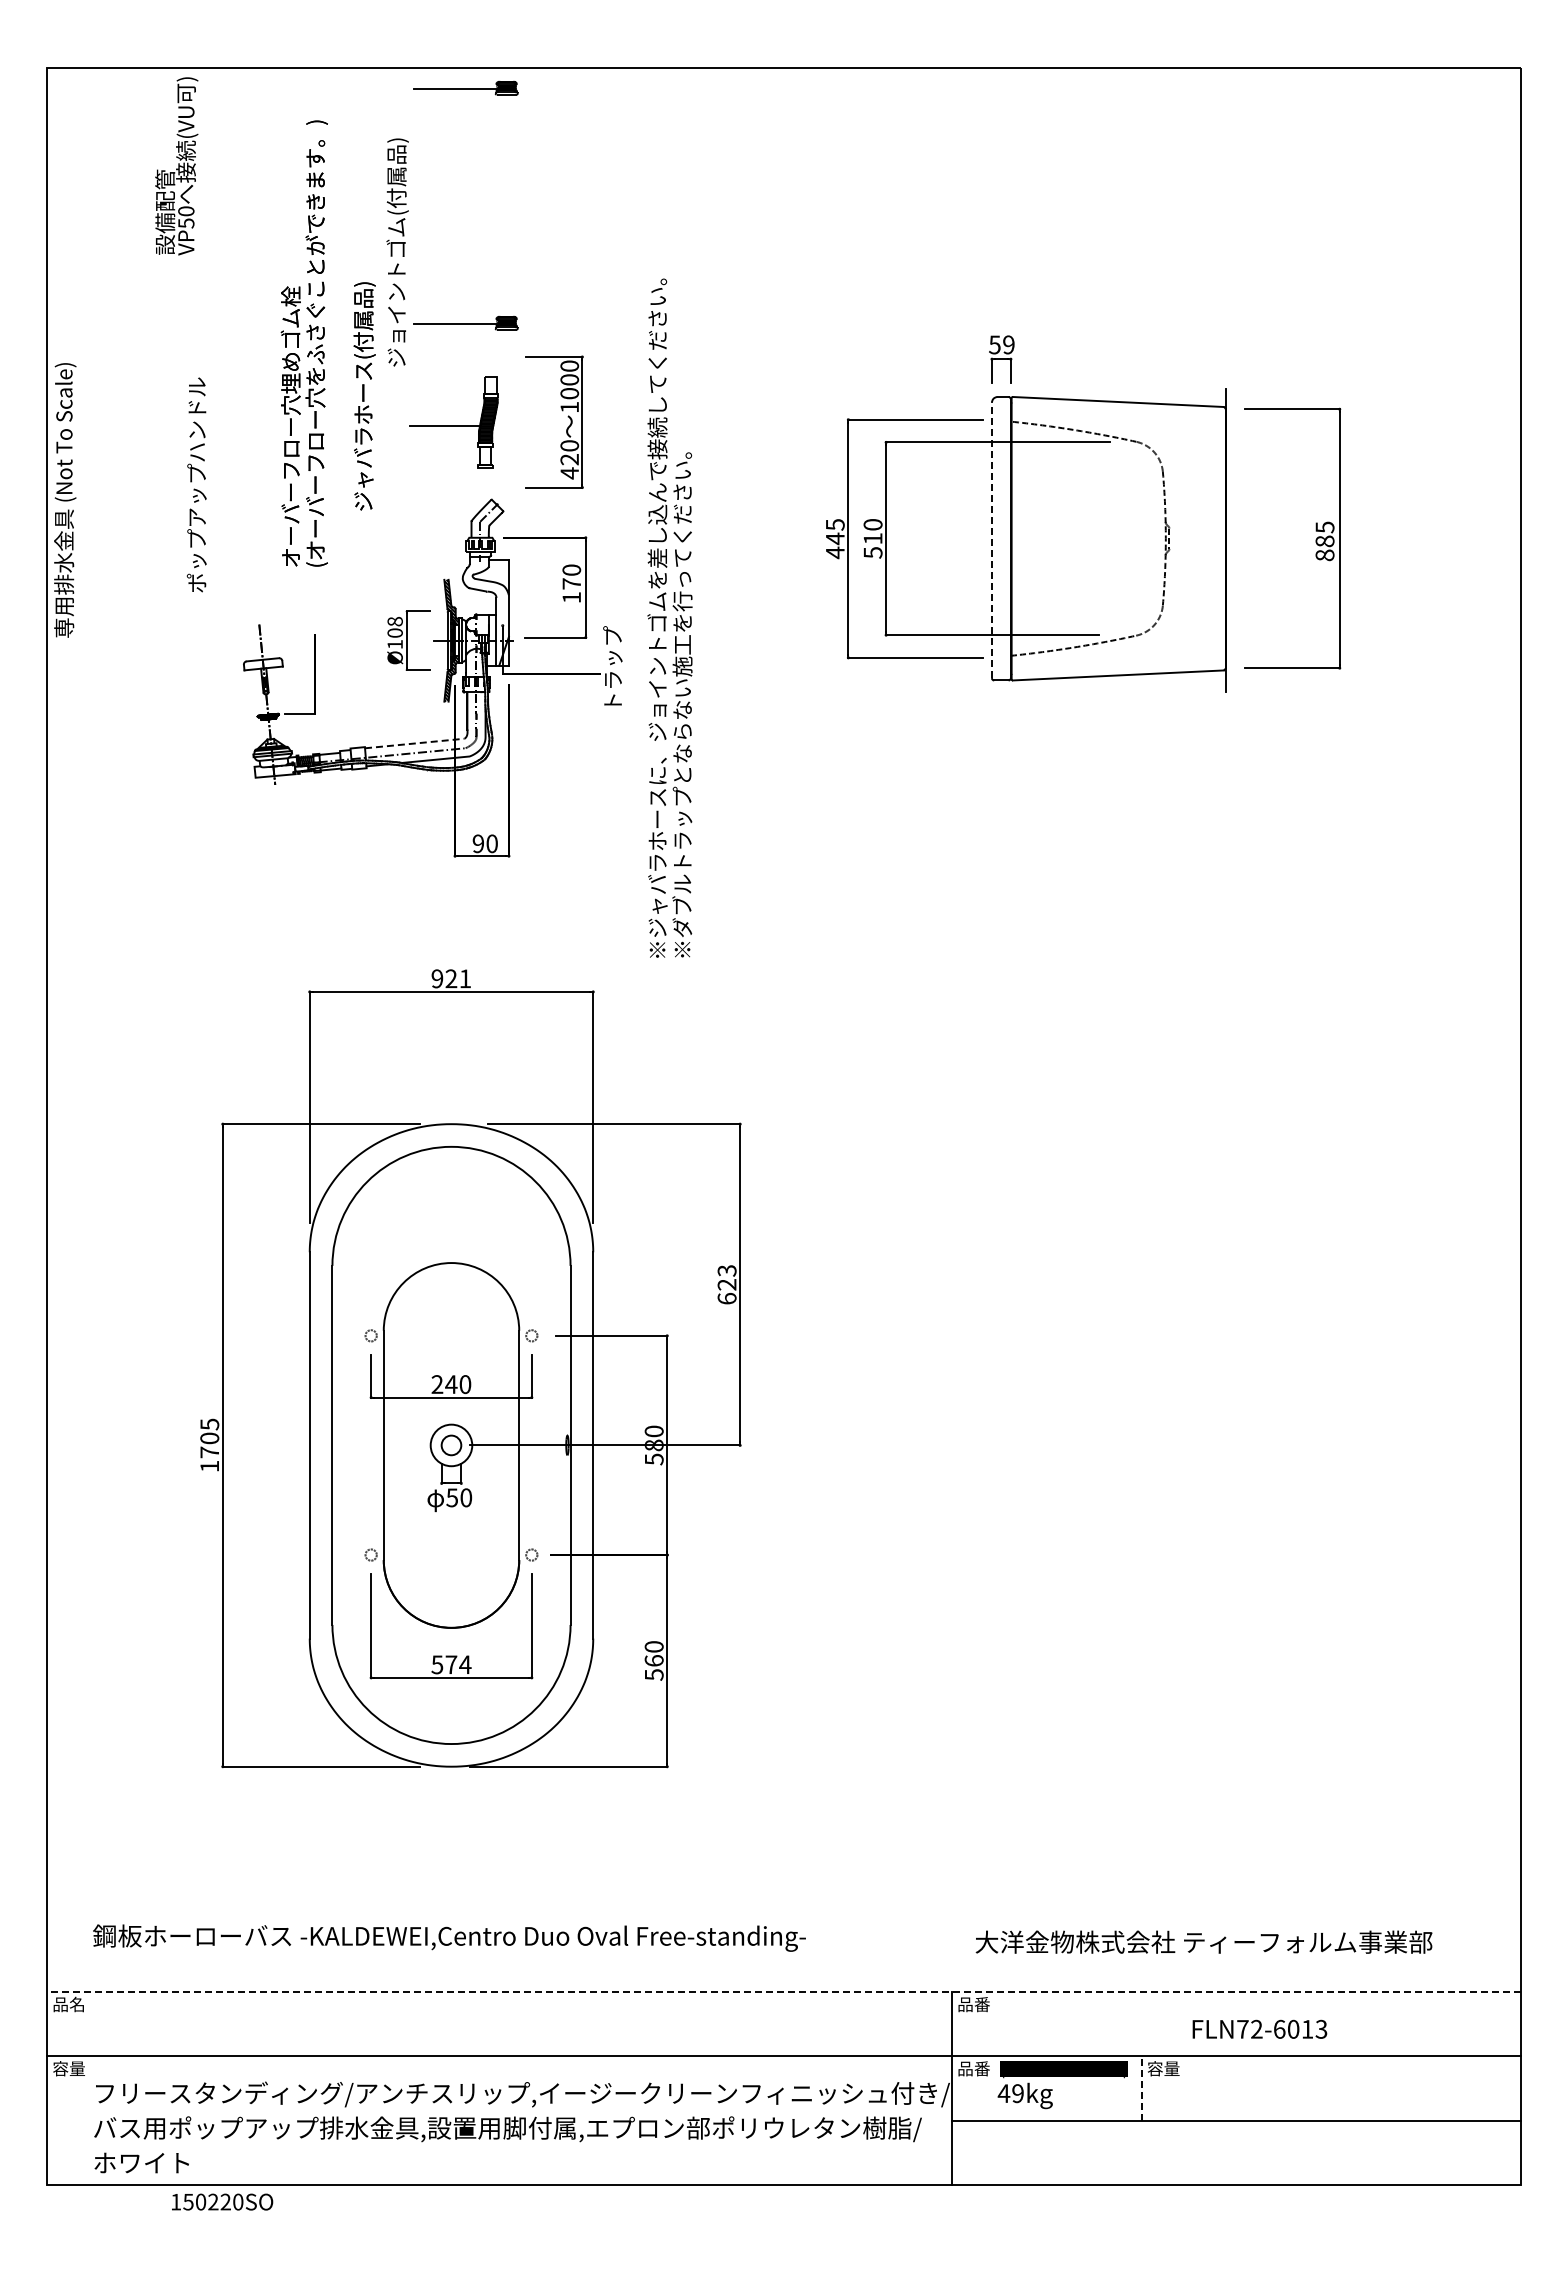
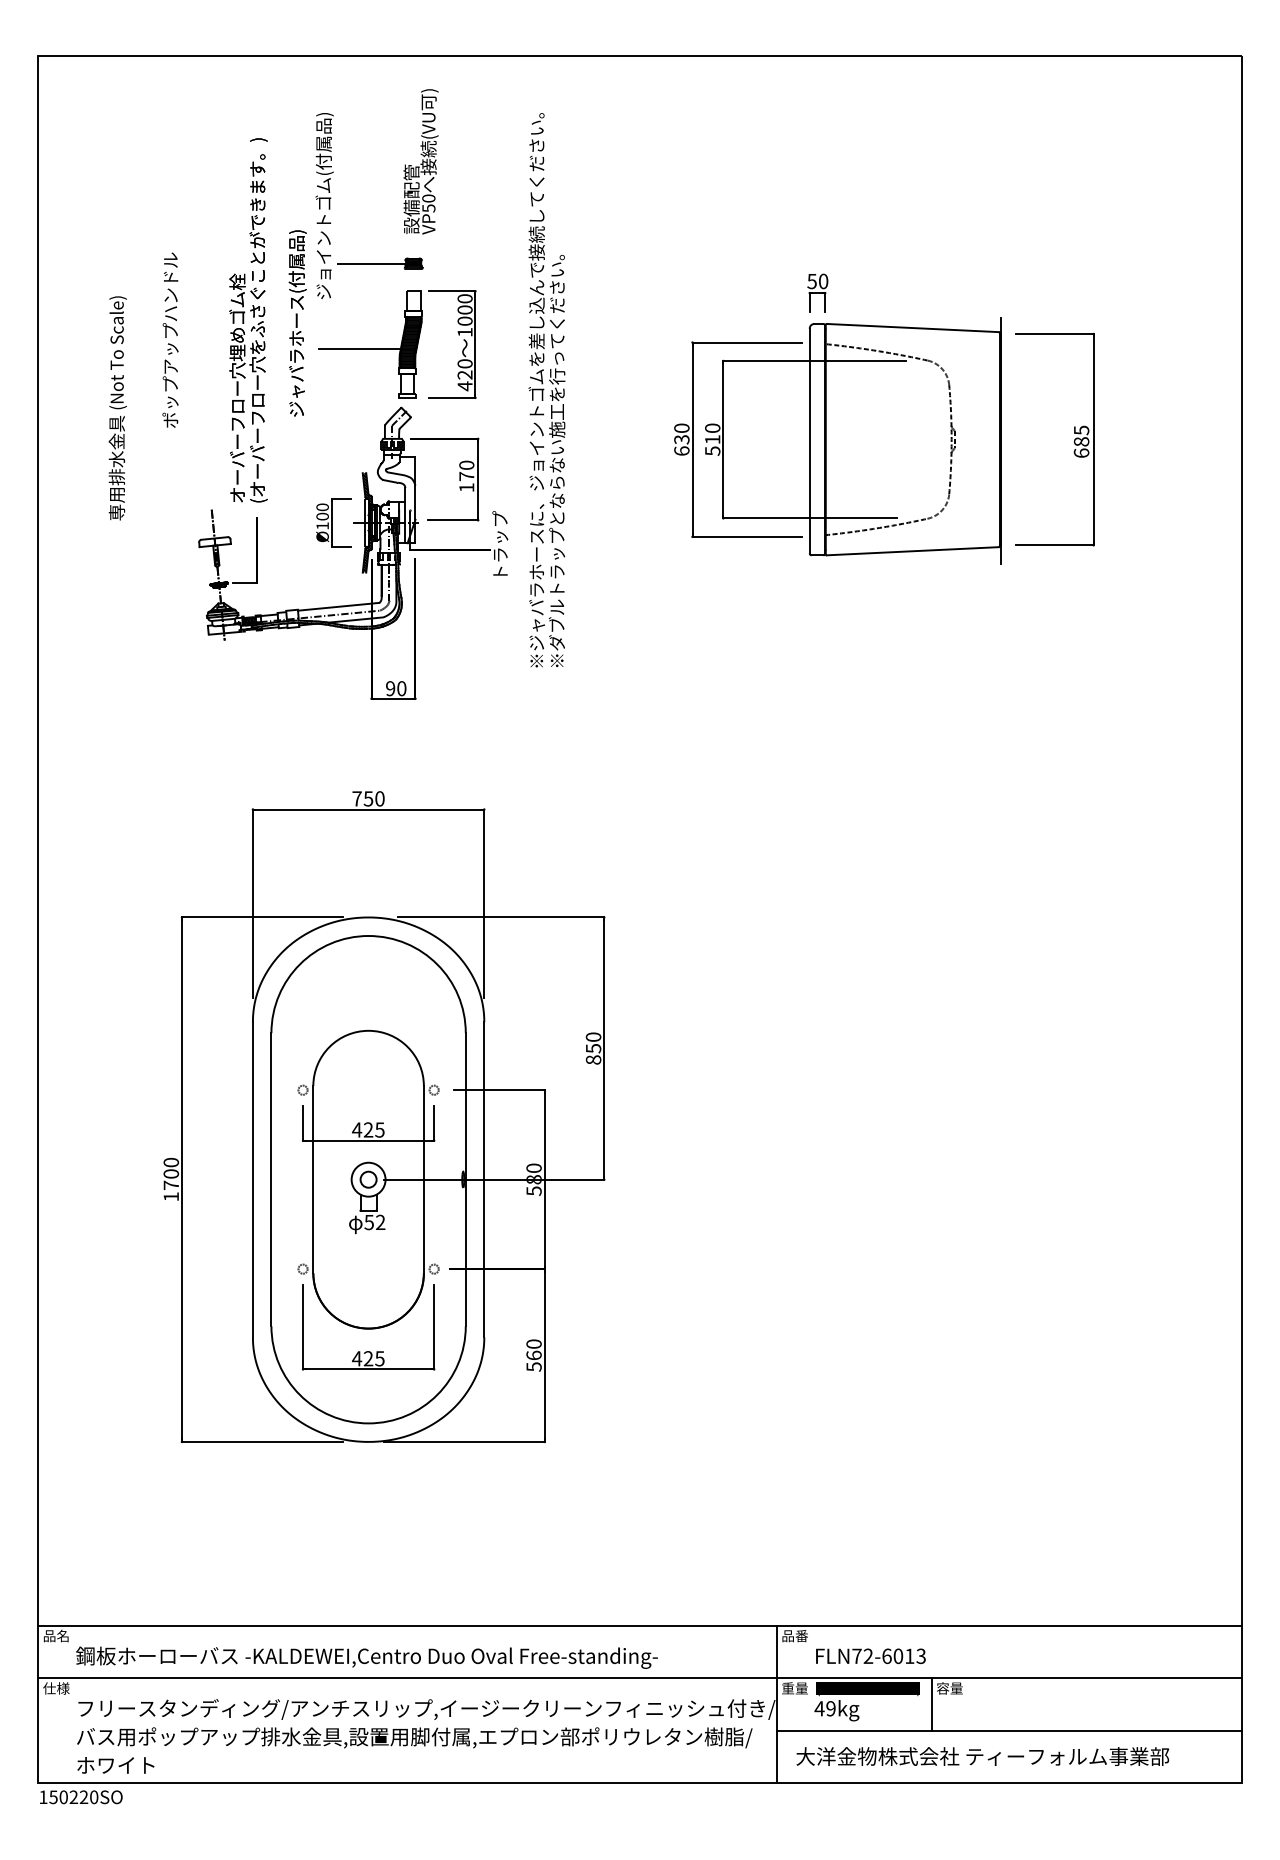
part: (465, 87) -> (380, 71), removed
text: (176, 166) -> (420, 161), moved
text: (303, 343) -> (247, 320), moved
text: (1008, 344) -> (823, 281), 59 -> 50
part: (453, 422) -> (370, 344), size x1.43
text: (196, 484) -> (170, 339), moved
text: (65, 500) -> (118, 408), moved
text: (834, 539) -> (681, 440), 445 -> 630
line: (991, 540) -> (809, 441), dashed -> solid
text: (1324, 555) -> (1081, 453), 885 -> 685
text: (669, 617) -> (546, 389), moved
text: (395, 621) -> (322, 507), Ø108 -> Ø100
line: (414, 743) -> (338, 606), dashed -> solid
text: (451, 978) -> (368, 798), 921 -> 750
text: (726, 1284) -> (593, 1048), 623 -> 850
text: (451, 1384) -> (368, 1129), 240 -> 425
text: (209, 1424) -> (171, 1162), 1705 -> 1700
text: (466, 1497) -> (380, 1222), 50 -> 52
text: (451, 1664) -> (368, 1358), 574 -> 425
text: (449, 1937) -> (366, 1657), moved
text: (1203, 1941) -> (982, 1755), moved
line: (783, 1992) -> (639, 1626), dashed -> solid
text: (1259, 2028) -> (870, 1655), moved
text: (69, 2068) -> (56, 1688), 容量 -> 仕様
text: (973, 2068) -> (794, 1688), 品番 -> 重量
line: (1141, 2088) -> (931, 1704), dashed -> solid
text: (222, 2201) -> (81, 1796), moved

